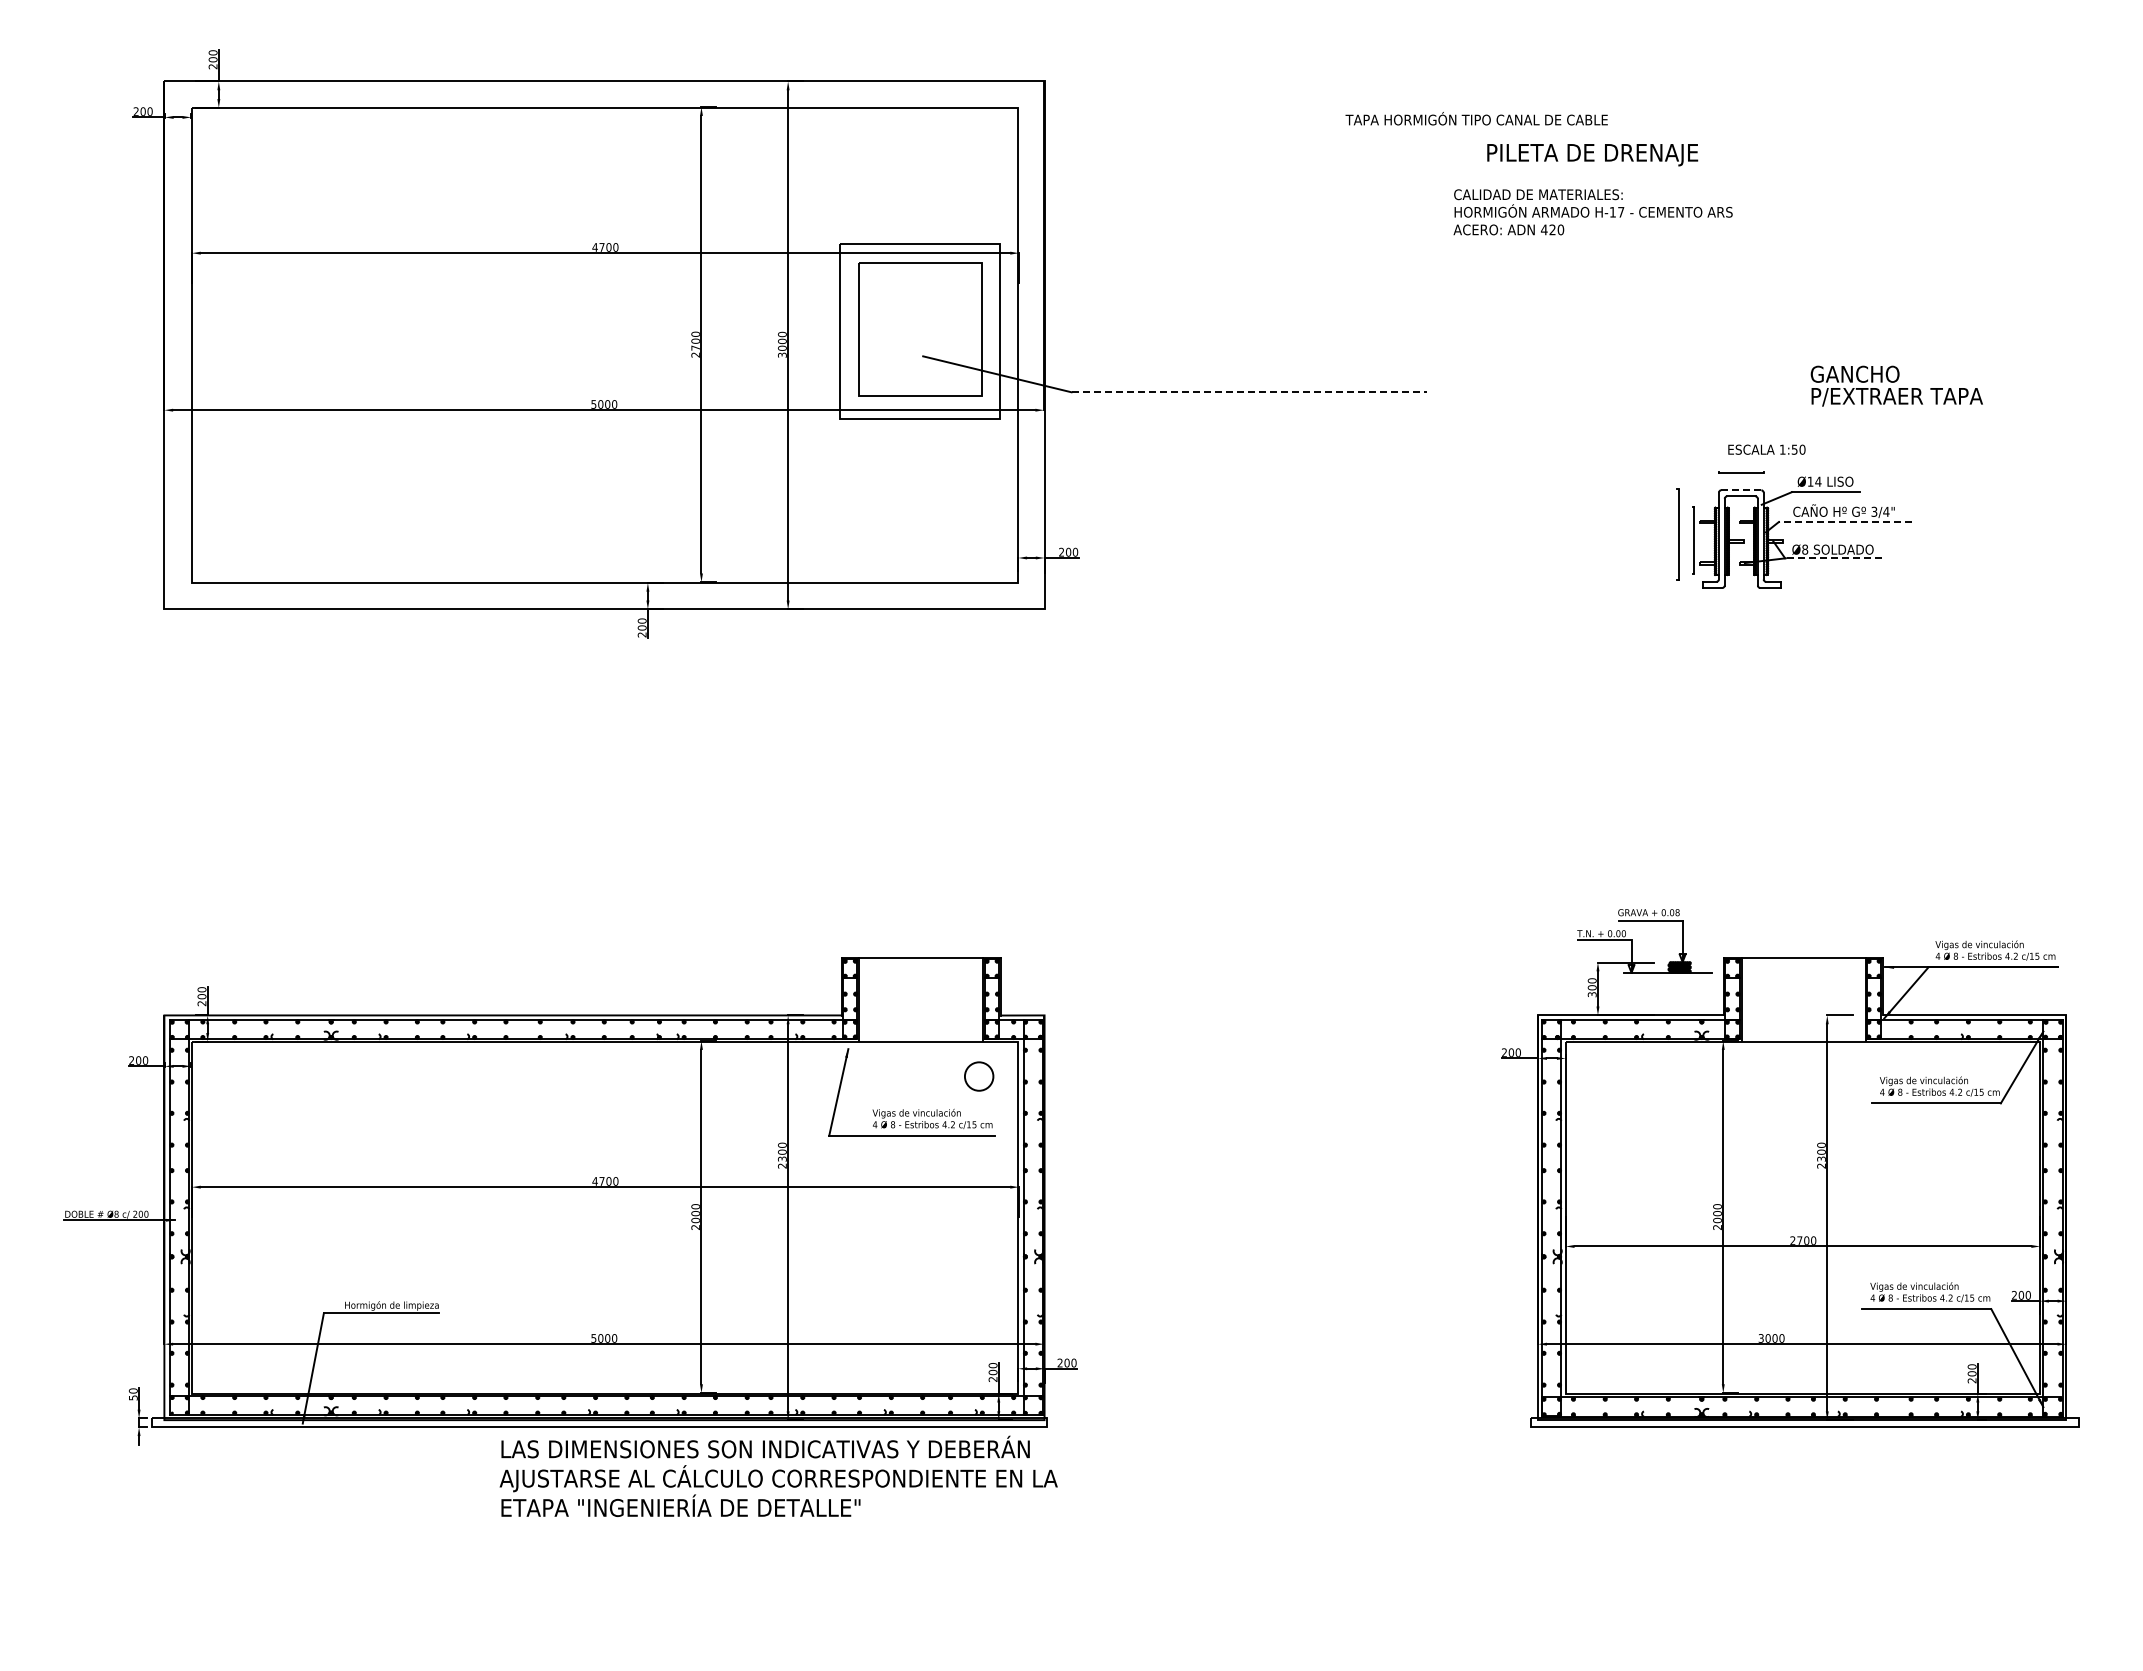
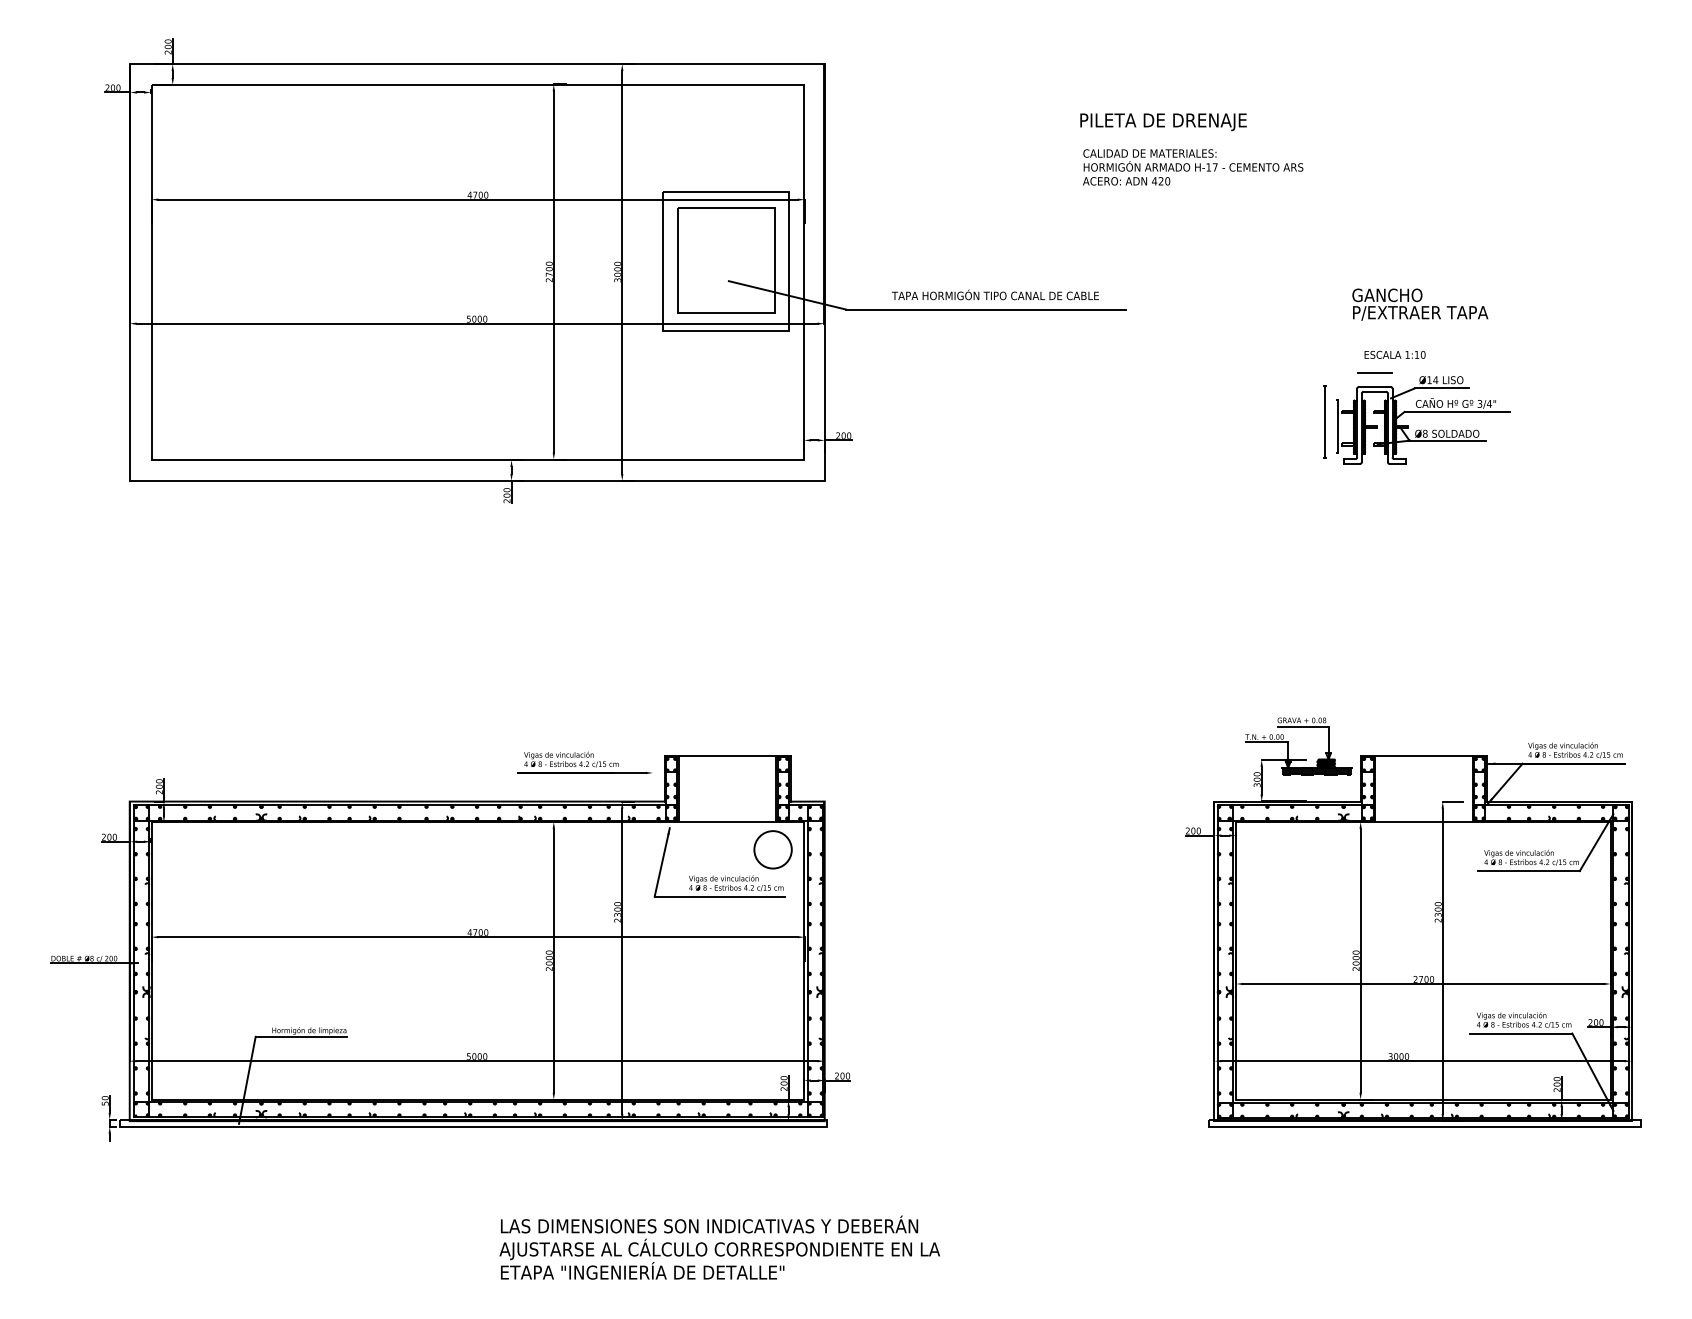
text: (1476, 118) -> (995, 294), moved
text: (1592, 155) -> (1163, 122), moved
text: (1592, 212) -> (1192, 167), moved
text: (1896, 385) -> (1420, 304), moved
line: (1249, 392) -> (986, 309), dashed -> solid
text: (1794, 449) -> (1416, 354), 1:50 -> 1:10
line: (1741, 490) -> (1375, 387), dashed -> solid
line: (1845, 521) -> (1457, 411), dashed -> solid
line: (1832, 558) -> (1446, 440), dashed -> solid
part: (740, 966) -> (584, 762), added
hatch: (1668, 977) -> (1317, 771), added
circle: (978, 1076) -> (772, 849), size x1.67
text: (778, 1475) -> (719, 1246), moved

